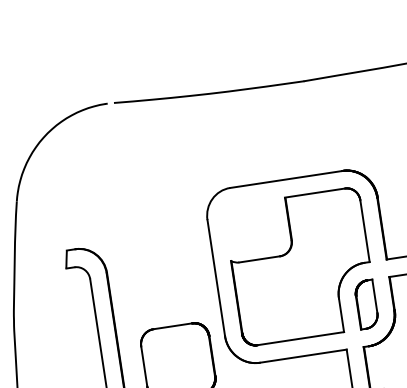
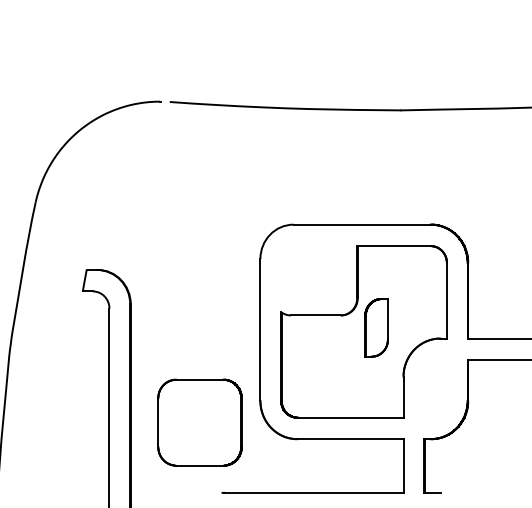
part: (366, 304) -> (376, 327), moved

